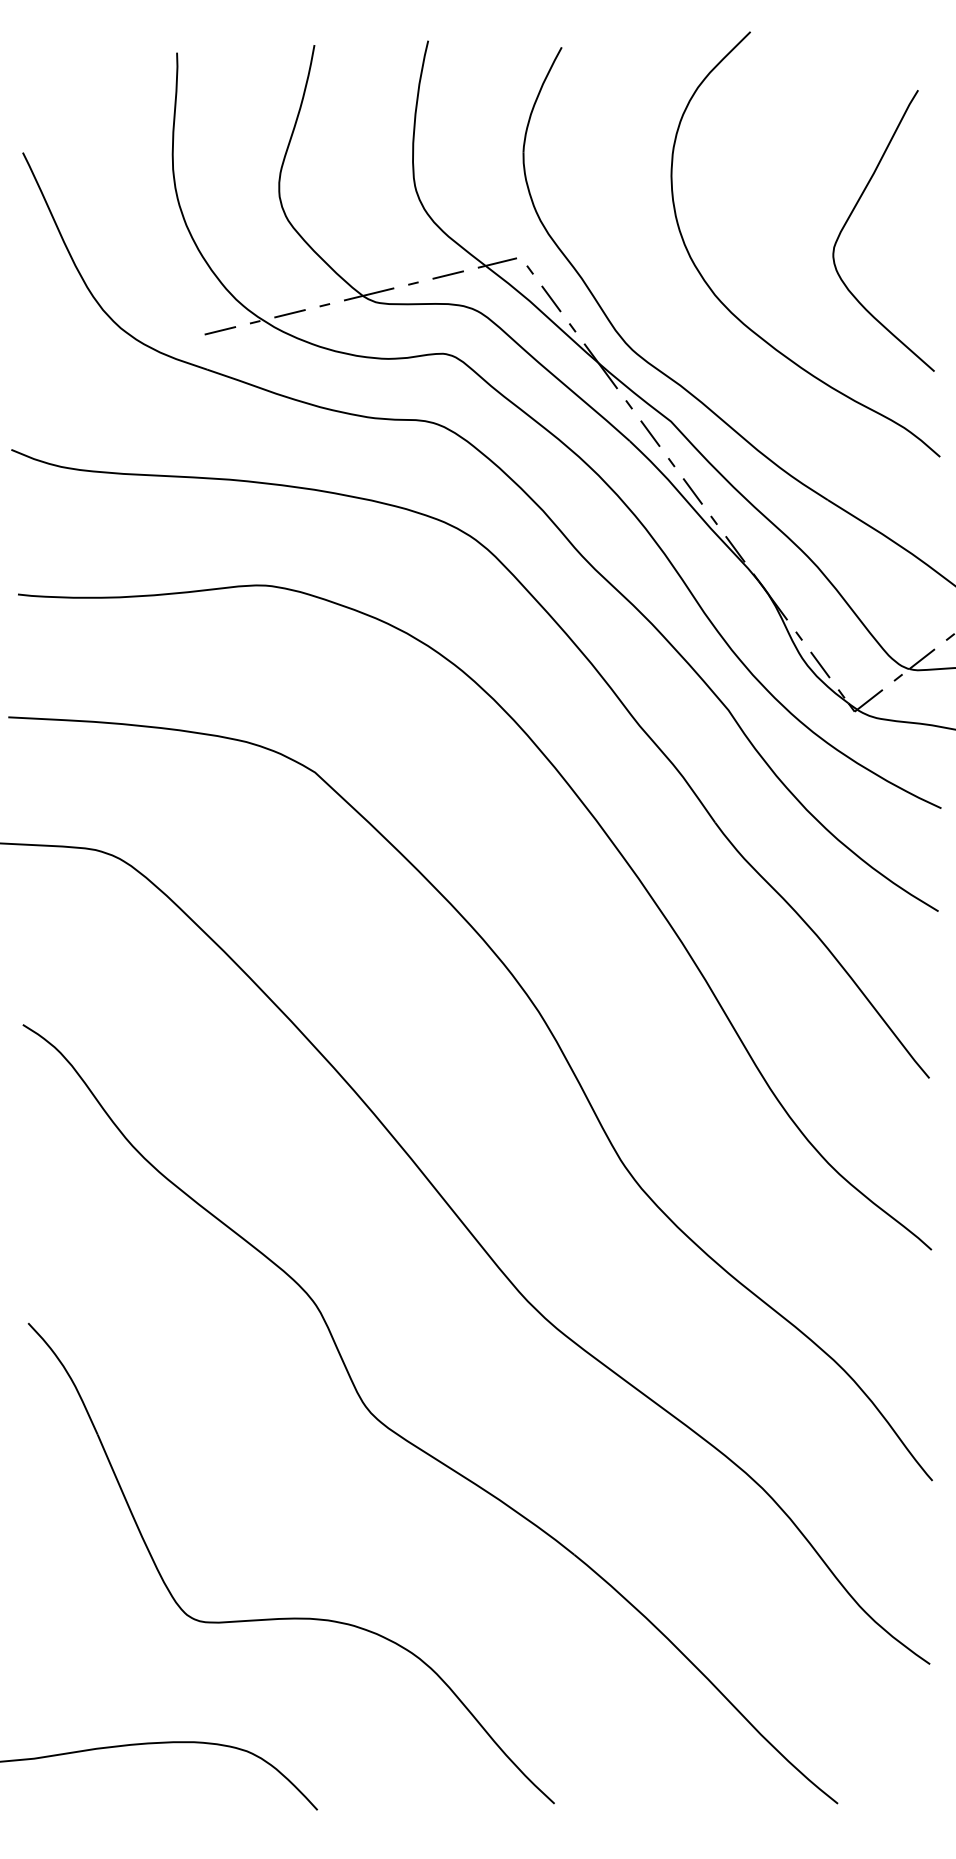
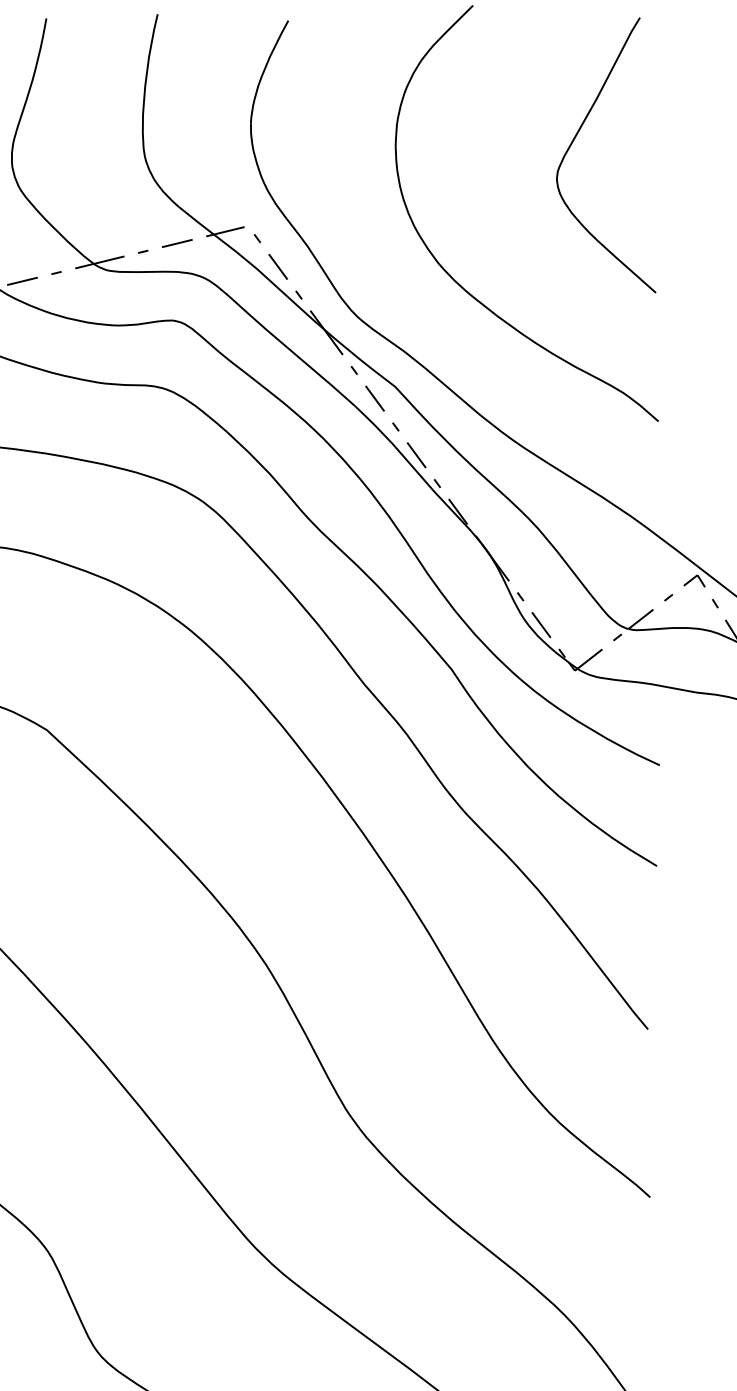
curve: (851, 215) -> (574, 140), moved

